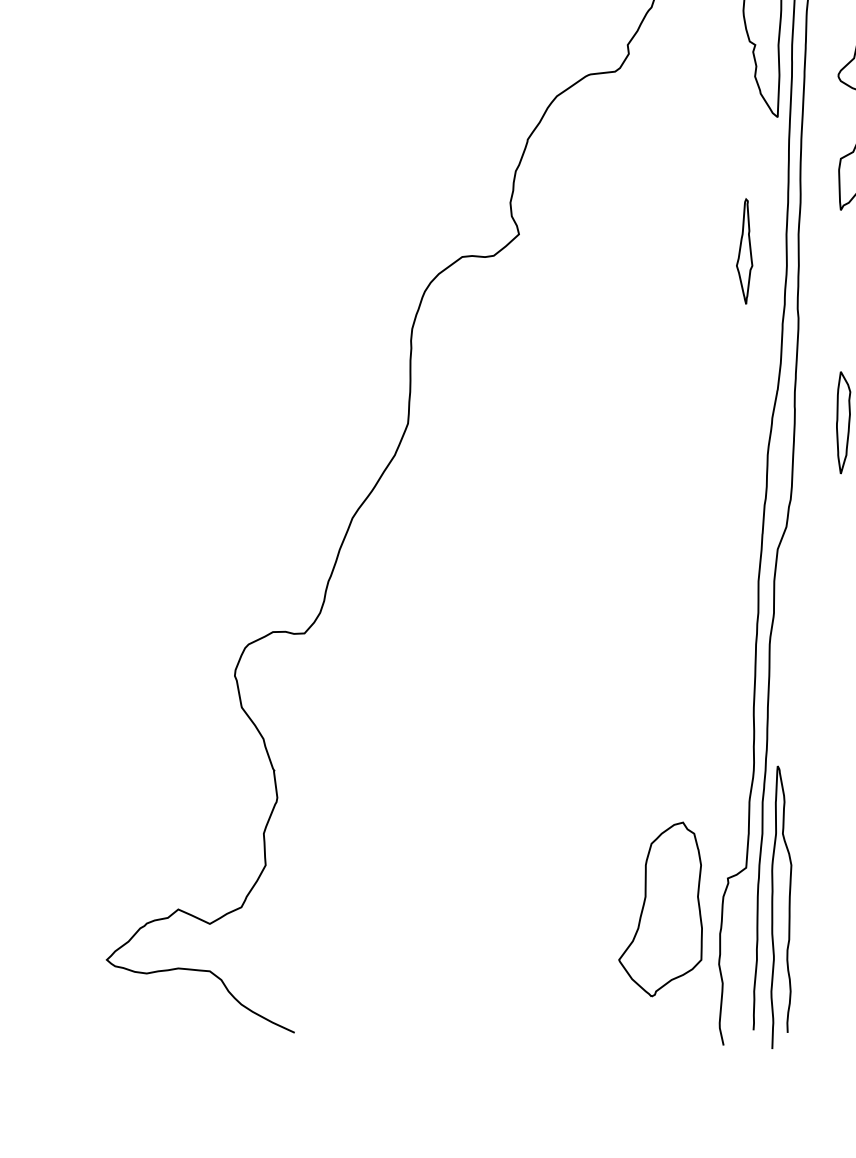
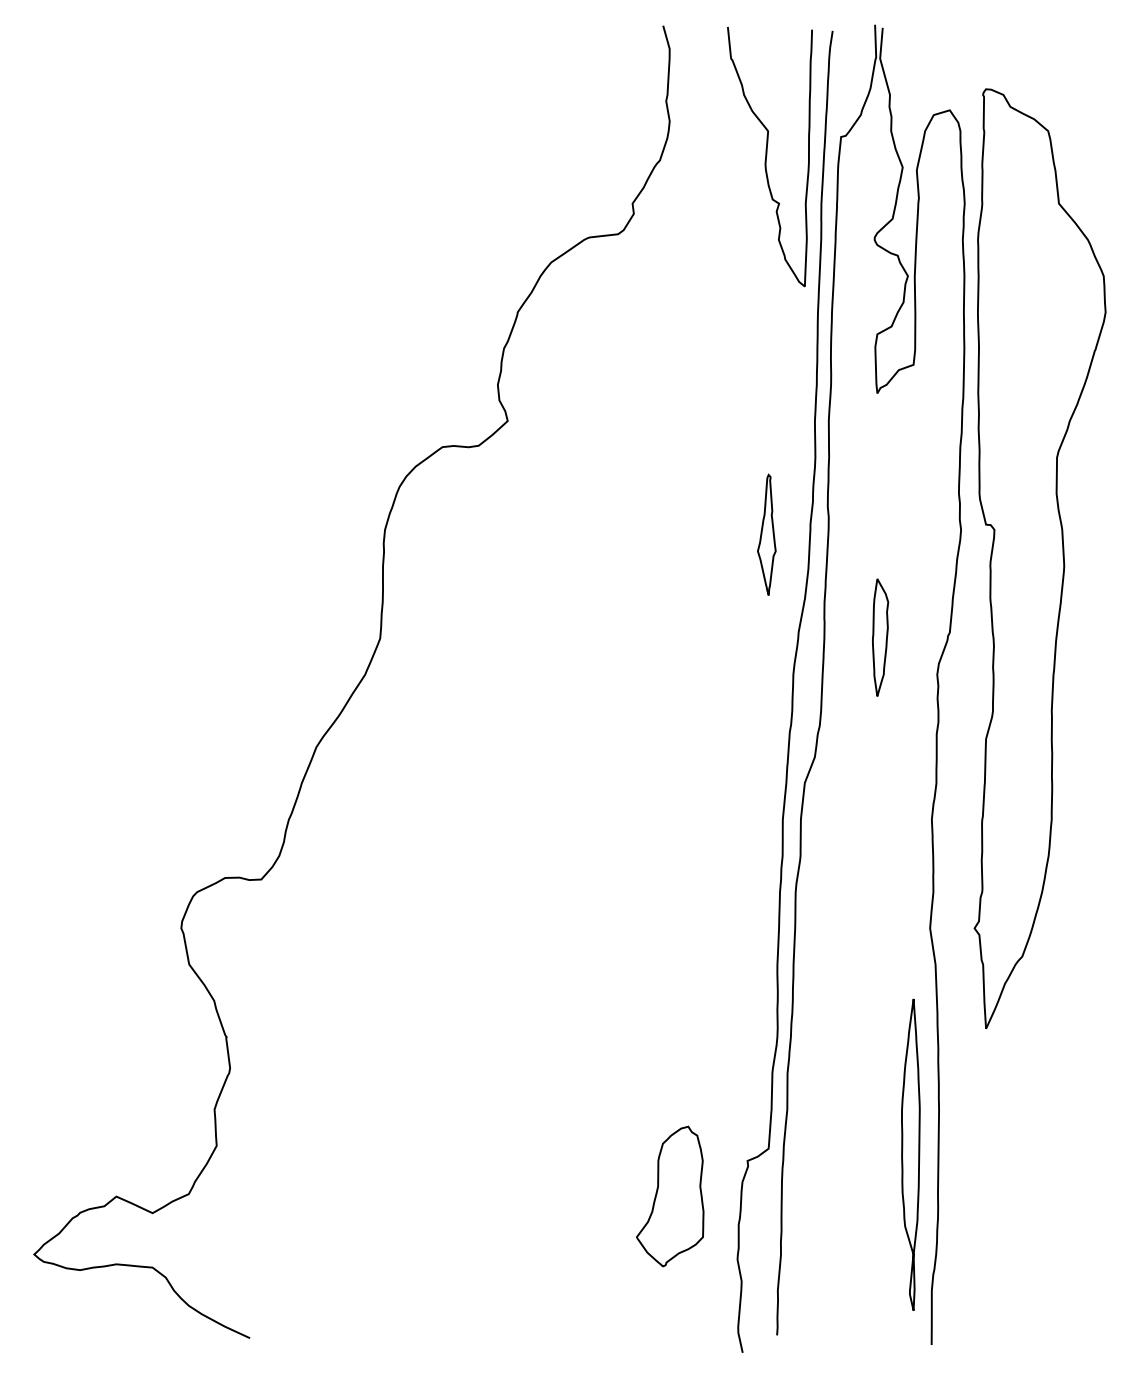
part: (744, 251) -> (766, 534), moved
curve: (773, 906) -> (799, 1193), removed
part: (659, 909) -> (669, 1196), size x0.7

